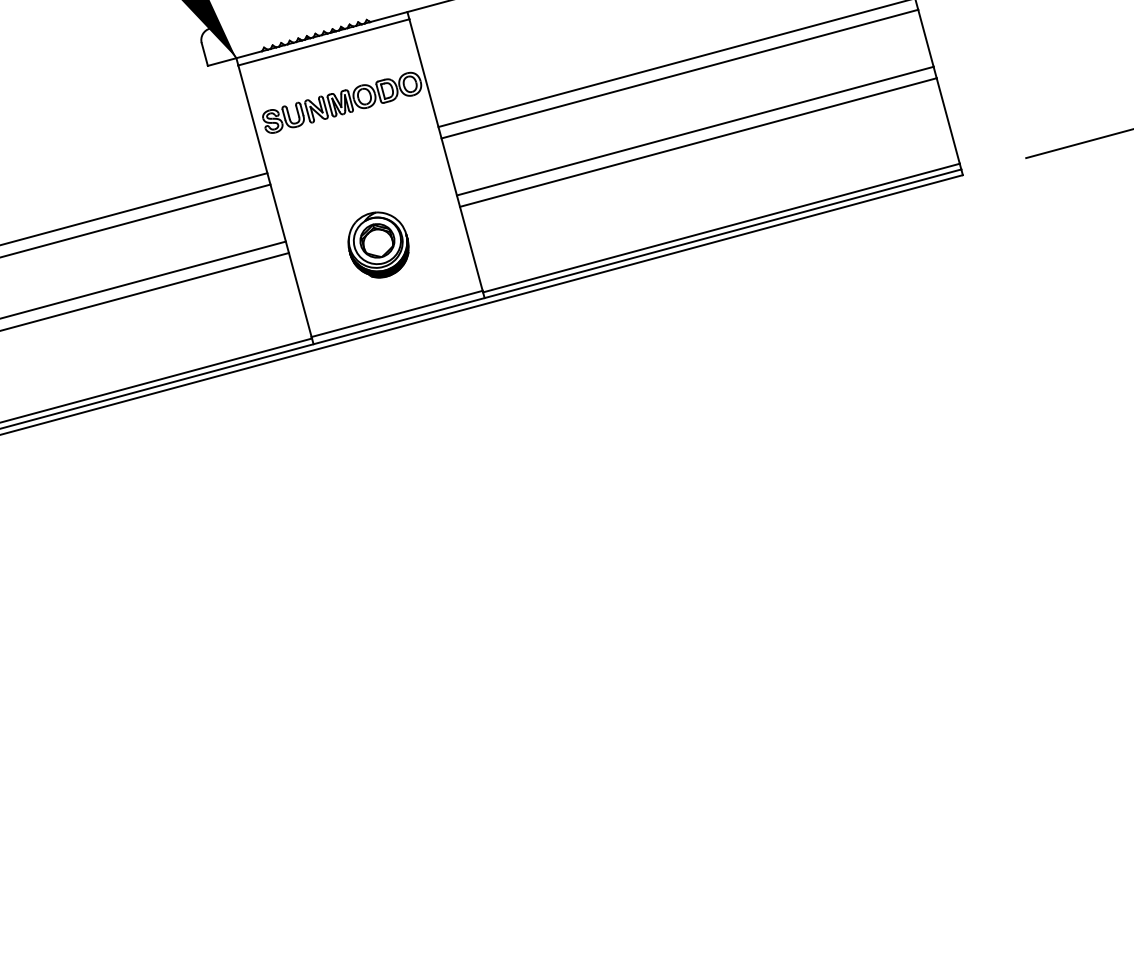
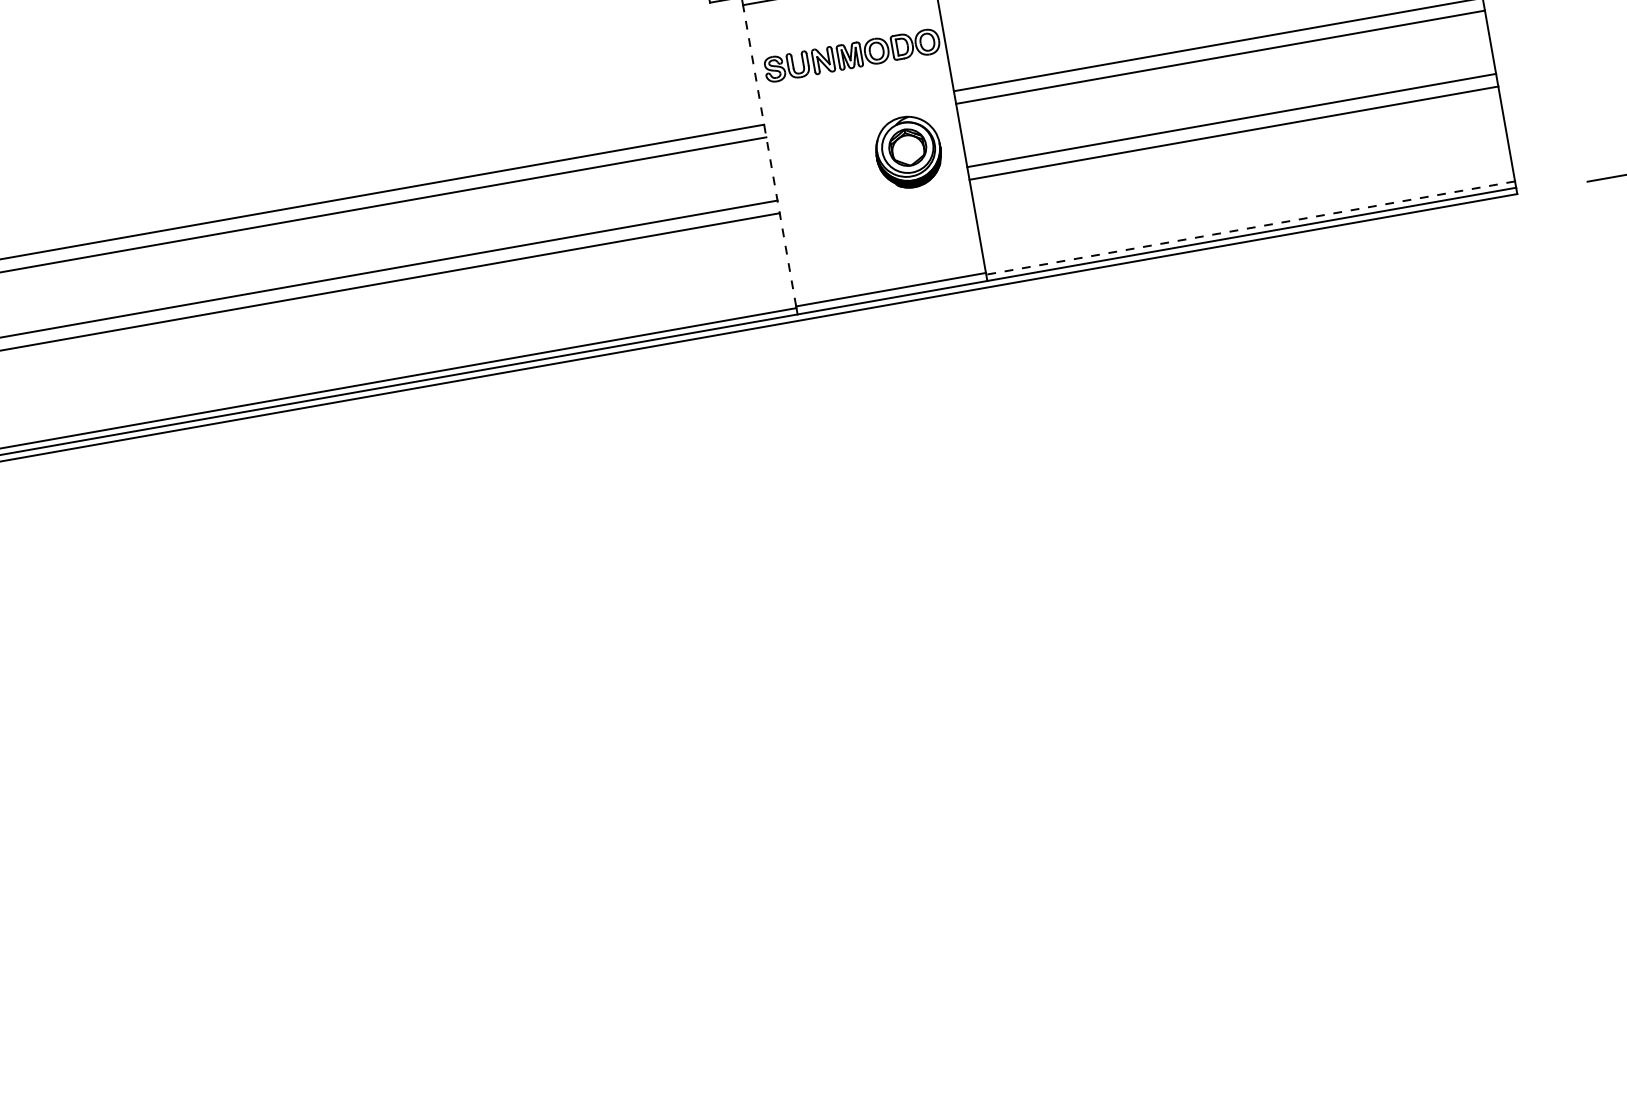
line: (274, 200) -> (769, 155), solid -> dashed
line: (721, 228) -> (1250, 228), solid -> dashed
part: (378, 244) -> (908, 151), moved

